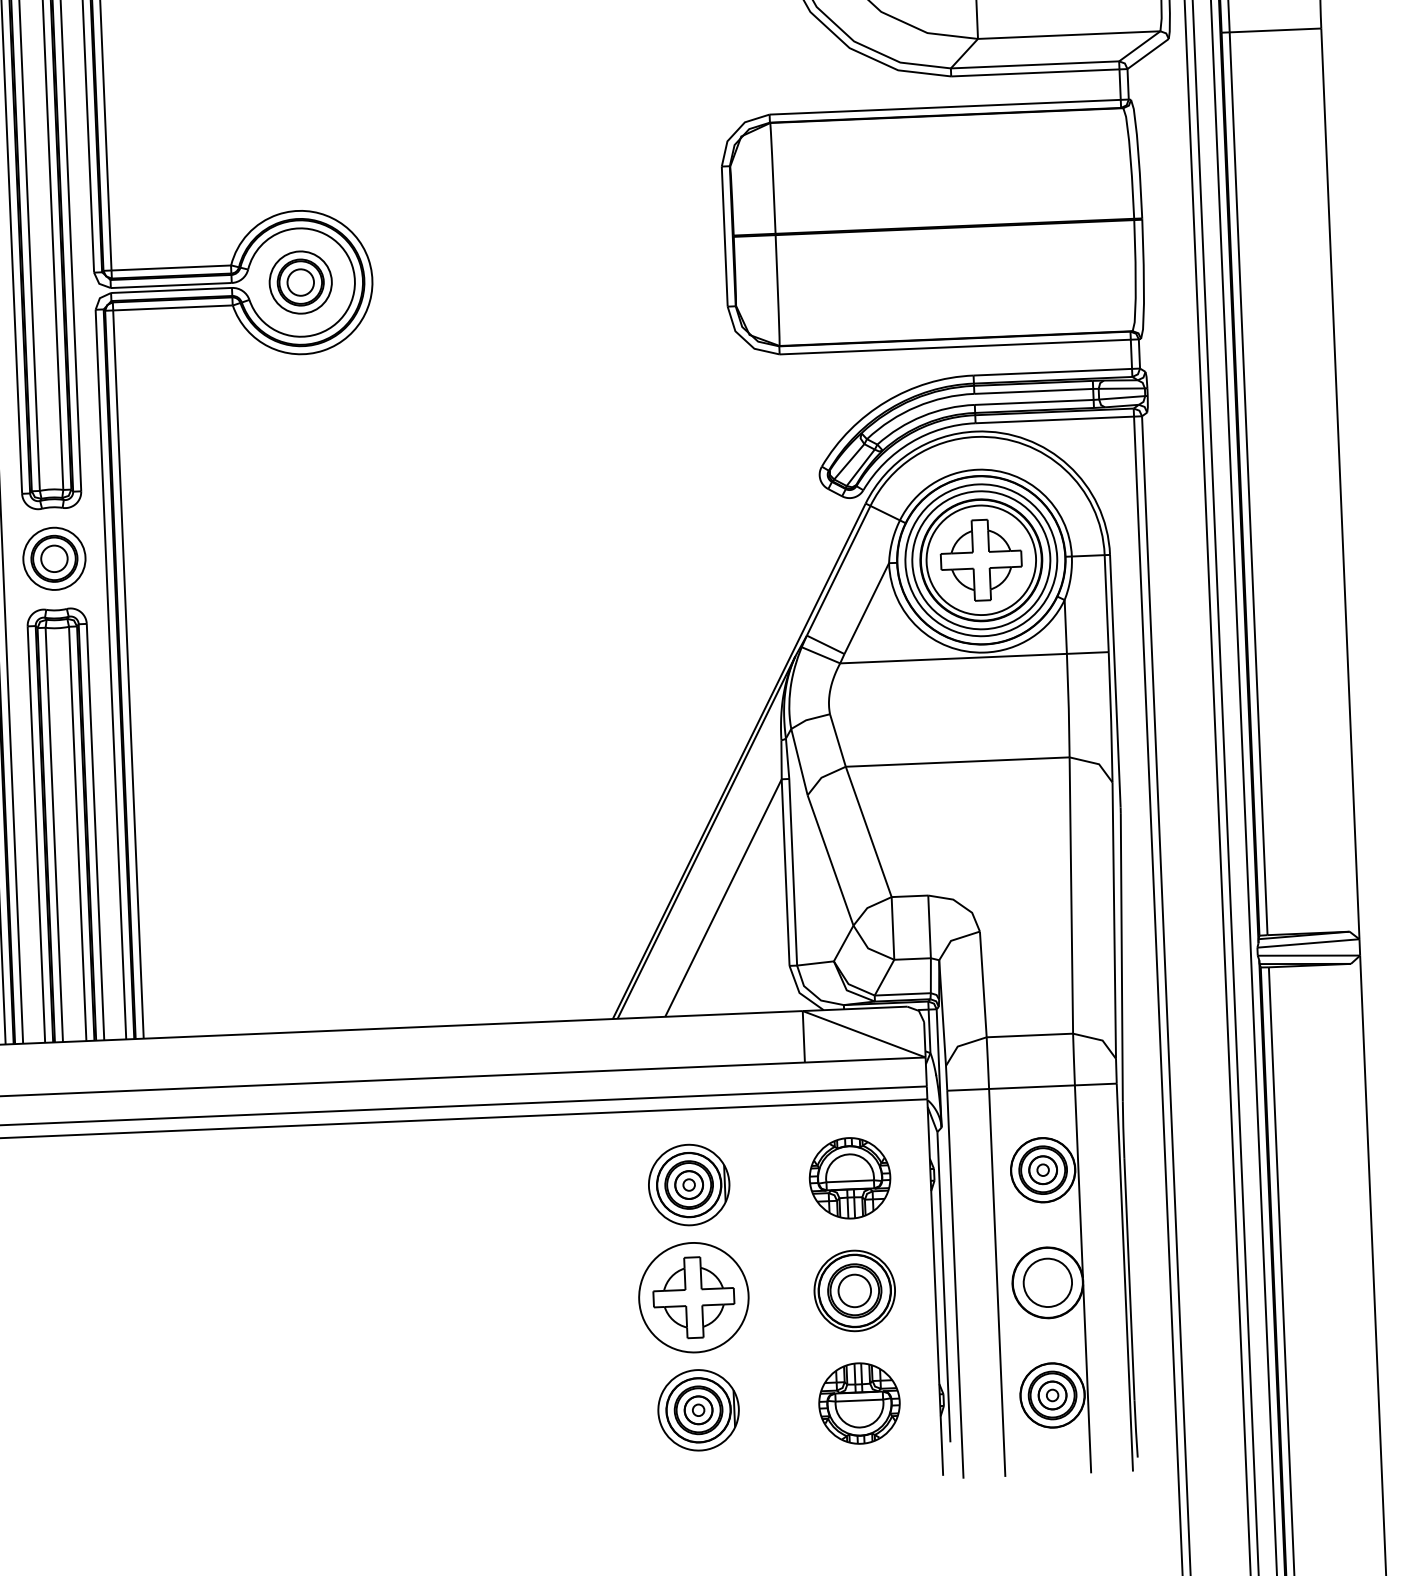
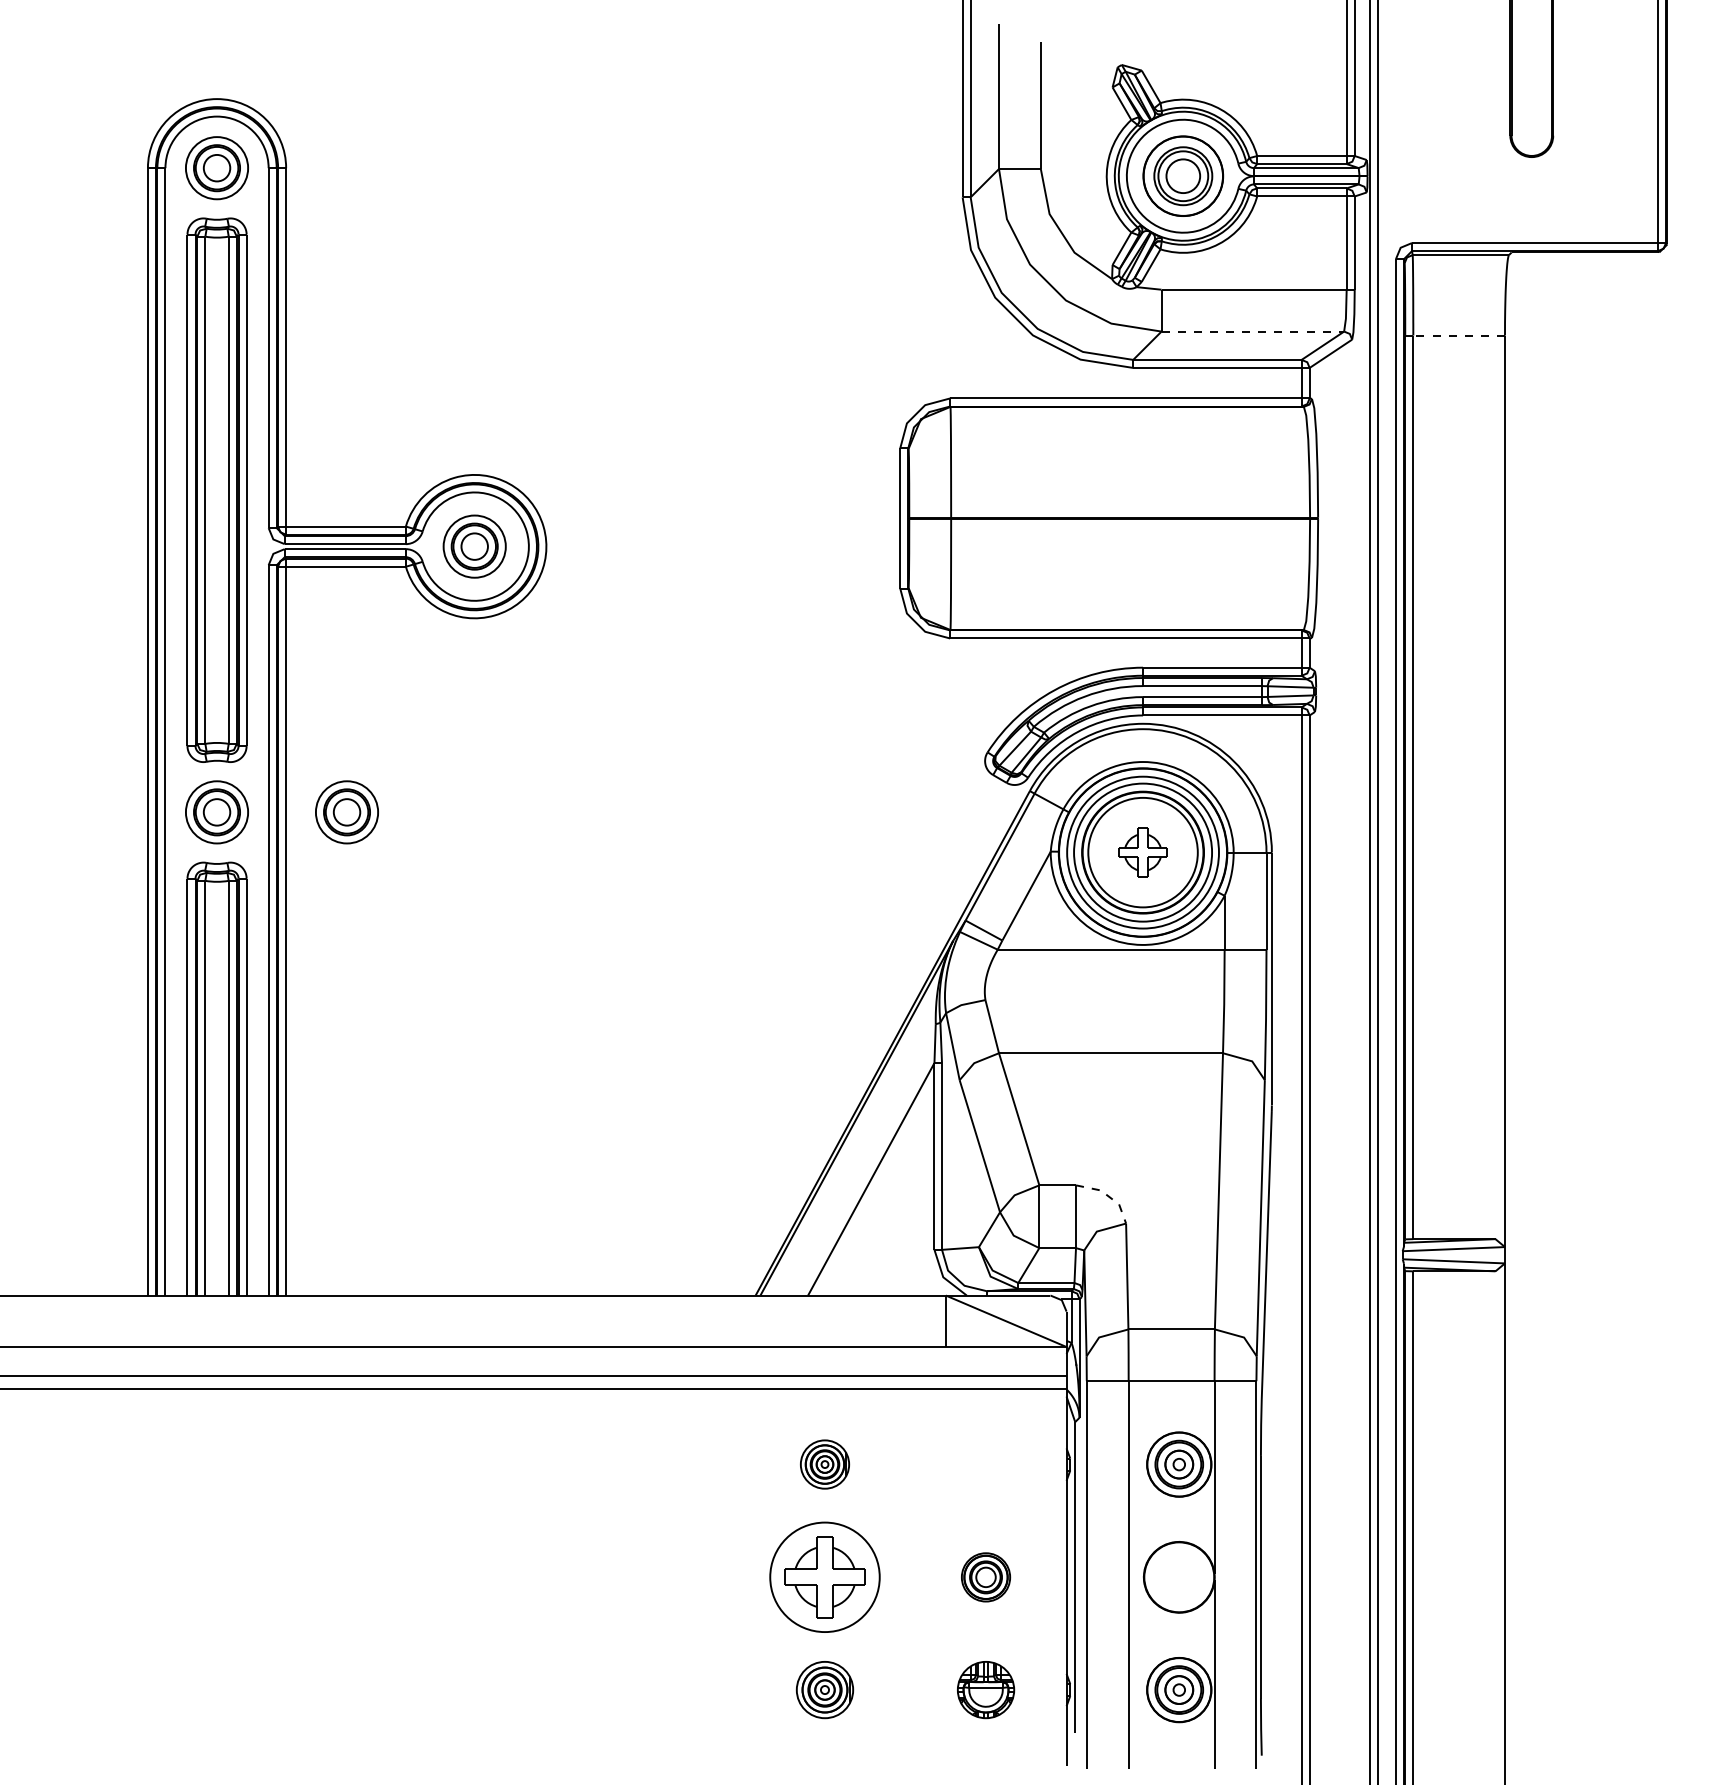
line: (1275, 30) -> (1459, 335), solid -> dashed
line: (1069, 35) -> (1253, 331), solid -> dashed
part: (183, 553) -> (346, 812), added
part: (980, 560) -> (1142, 852), size x0.6
line: (961, 905) -> (1108, 1196), solid -> dashed
part: (849, 1178) -> (985, 1464), removed
part: (688, 1184) -> (824, 1464), size x0.6
part: (1048, 1283) -> (1179, 1577), removed
part: (854, 1291) -> (985, 1577), size x0.6
part: (858, 1403) -> (985, 1689), size x0.7
part: (698, 1409) -> (824, 1689), size x0.7

